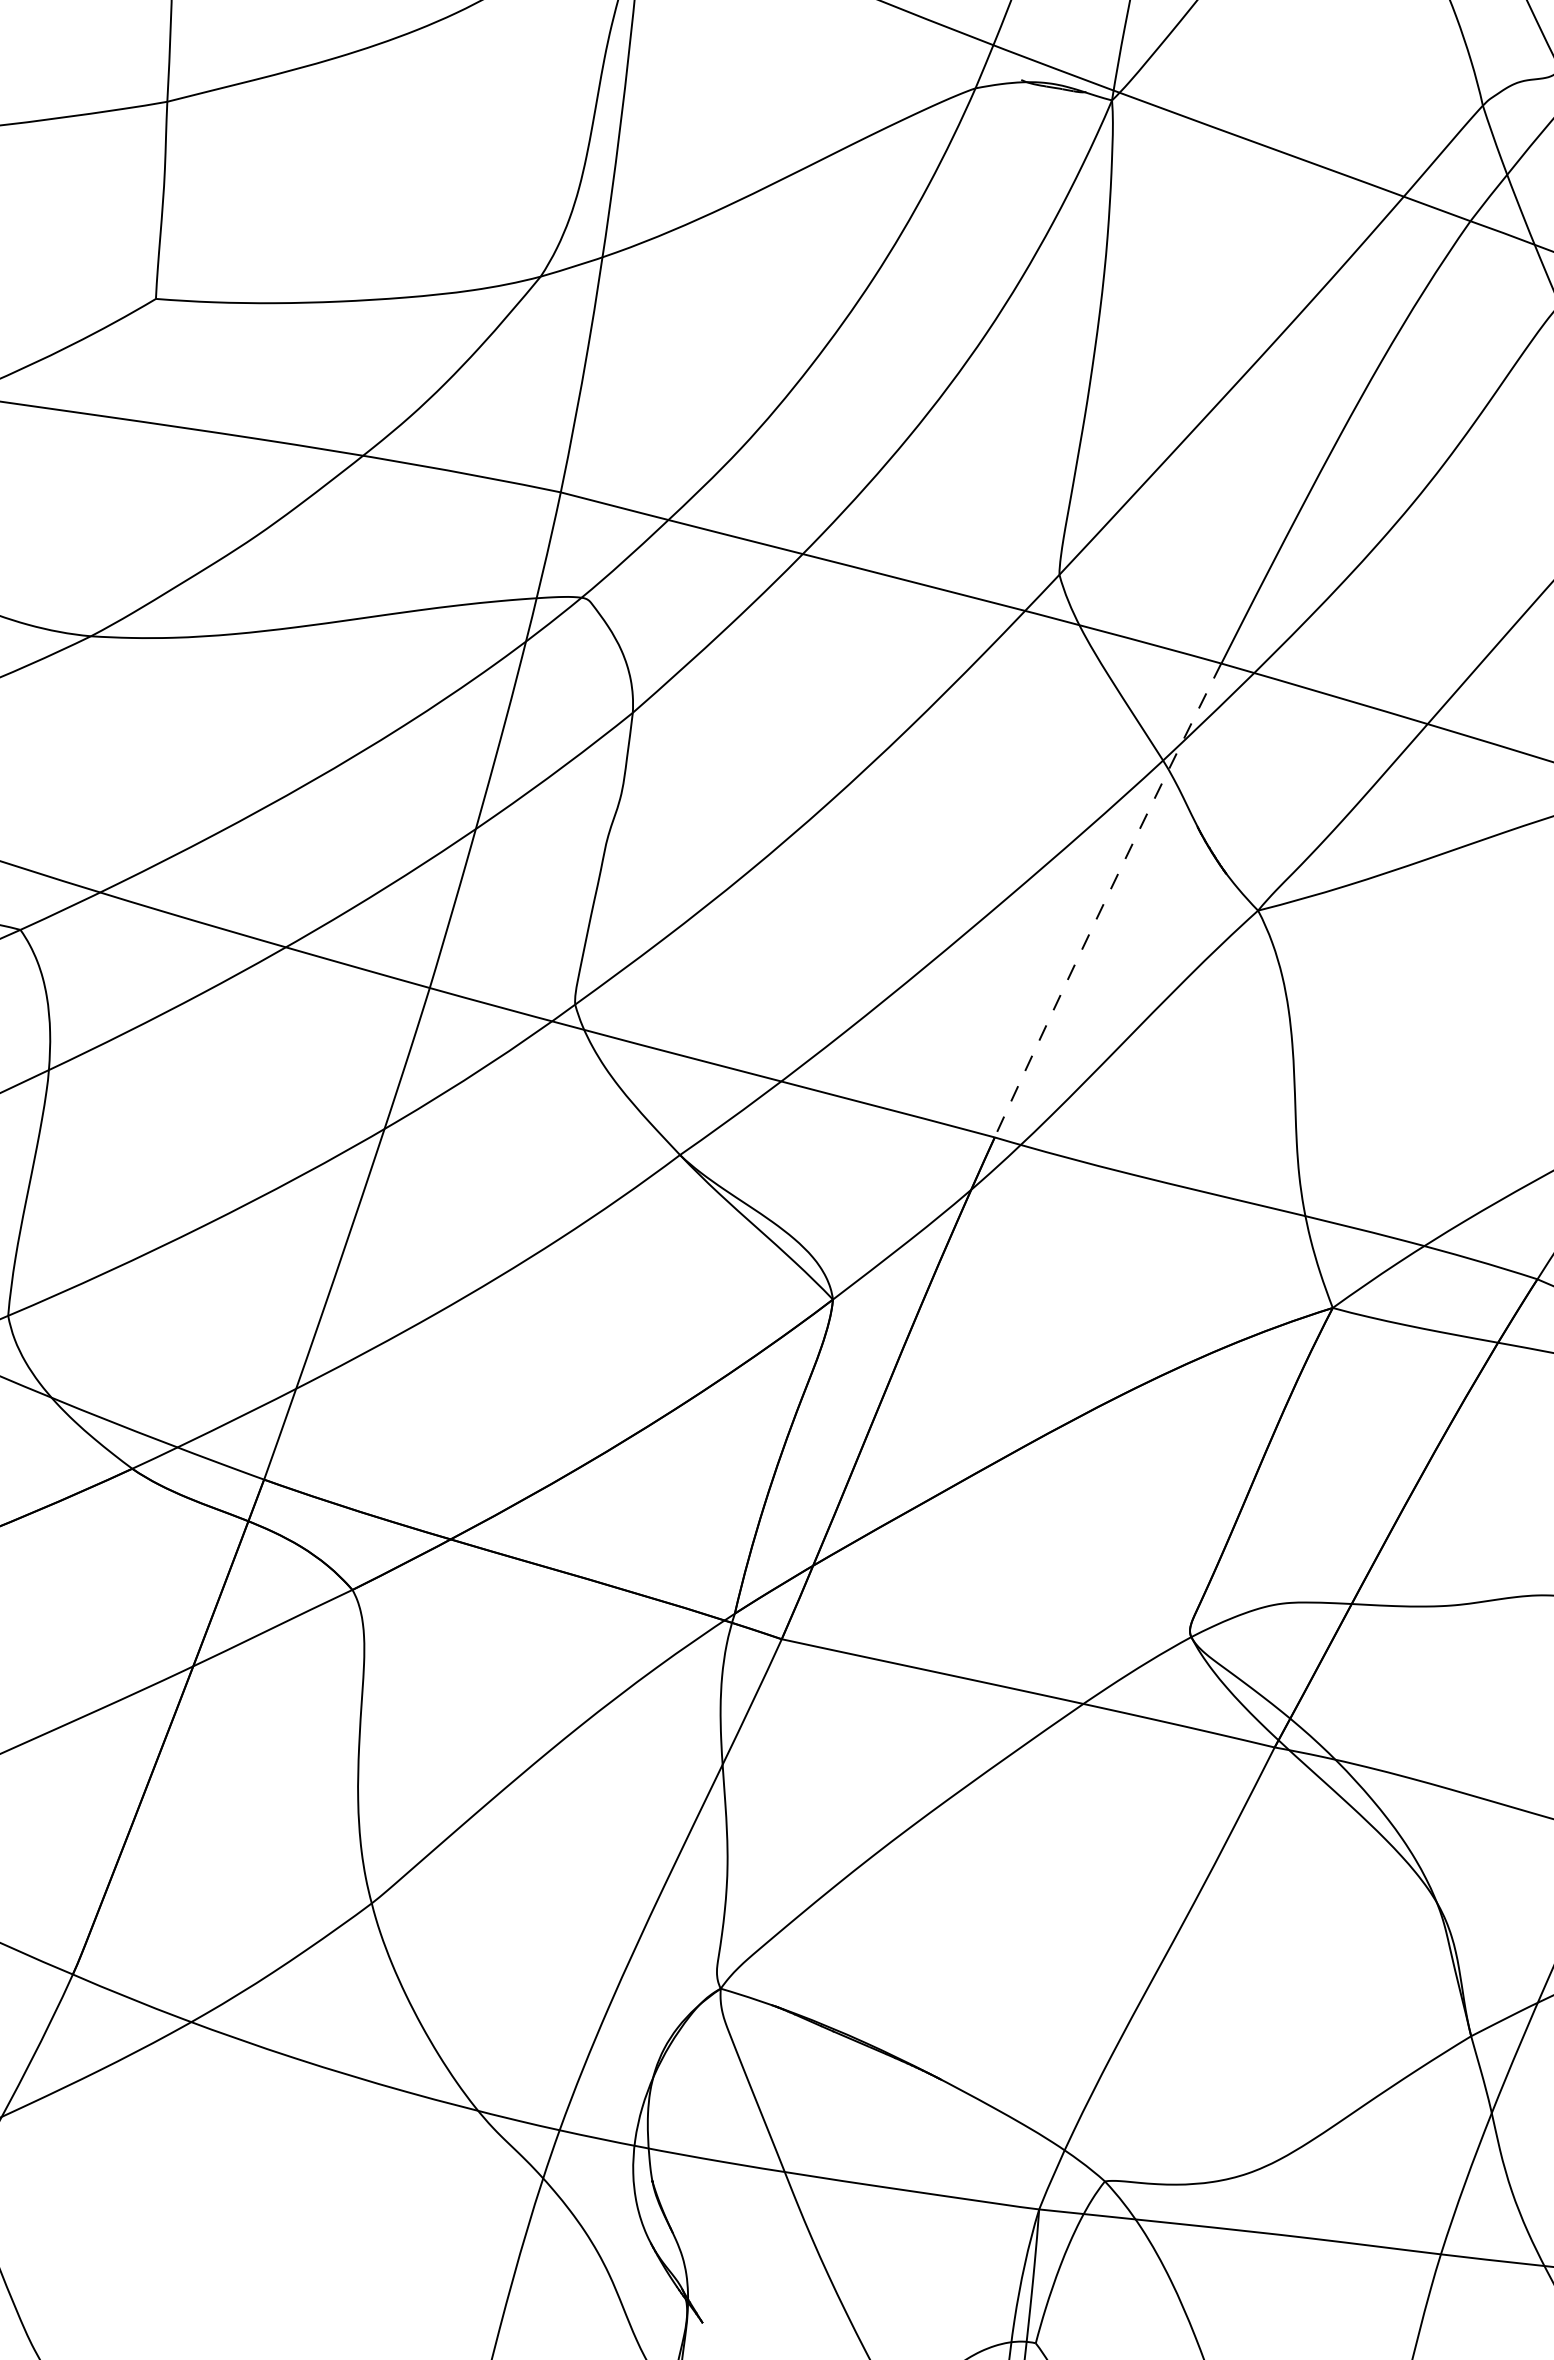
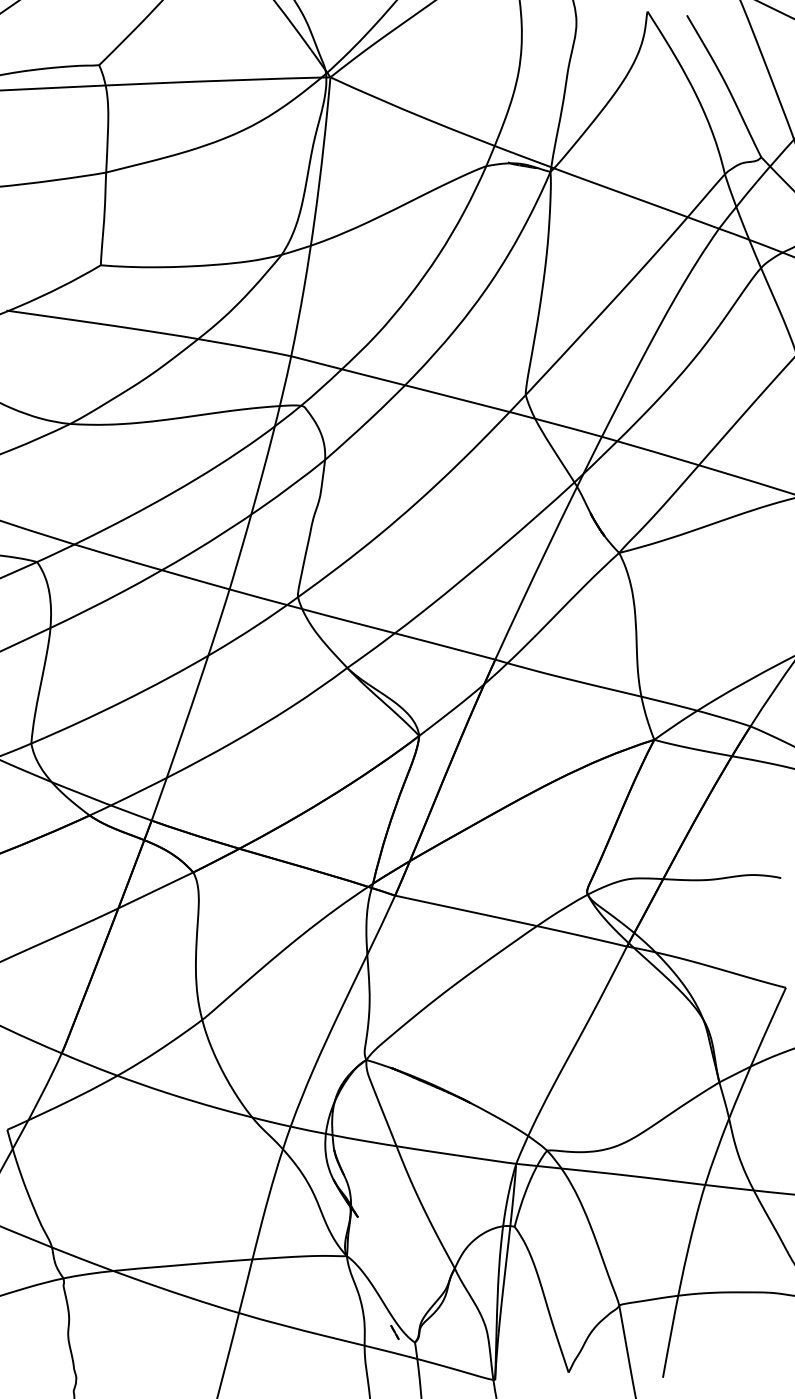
arc: (1105, 898) -> (547, 547), dashed -> solid

